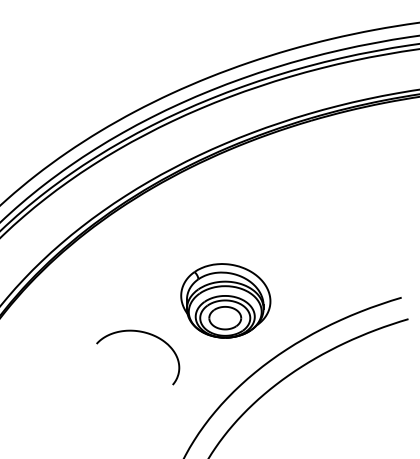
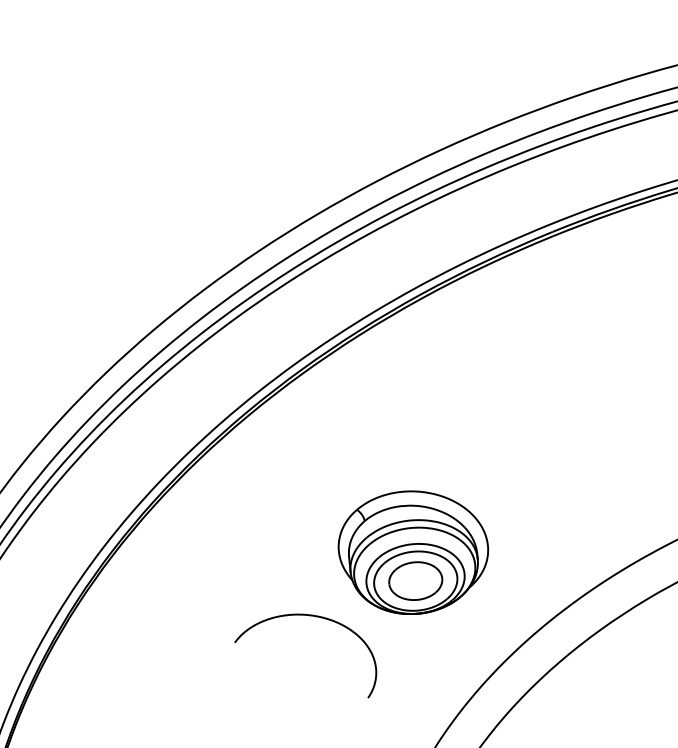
part: (225, 300) -> (413, 551), moved

